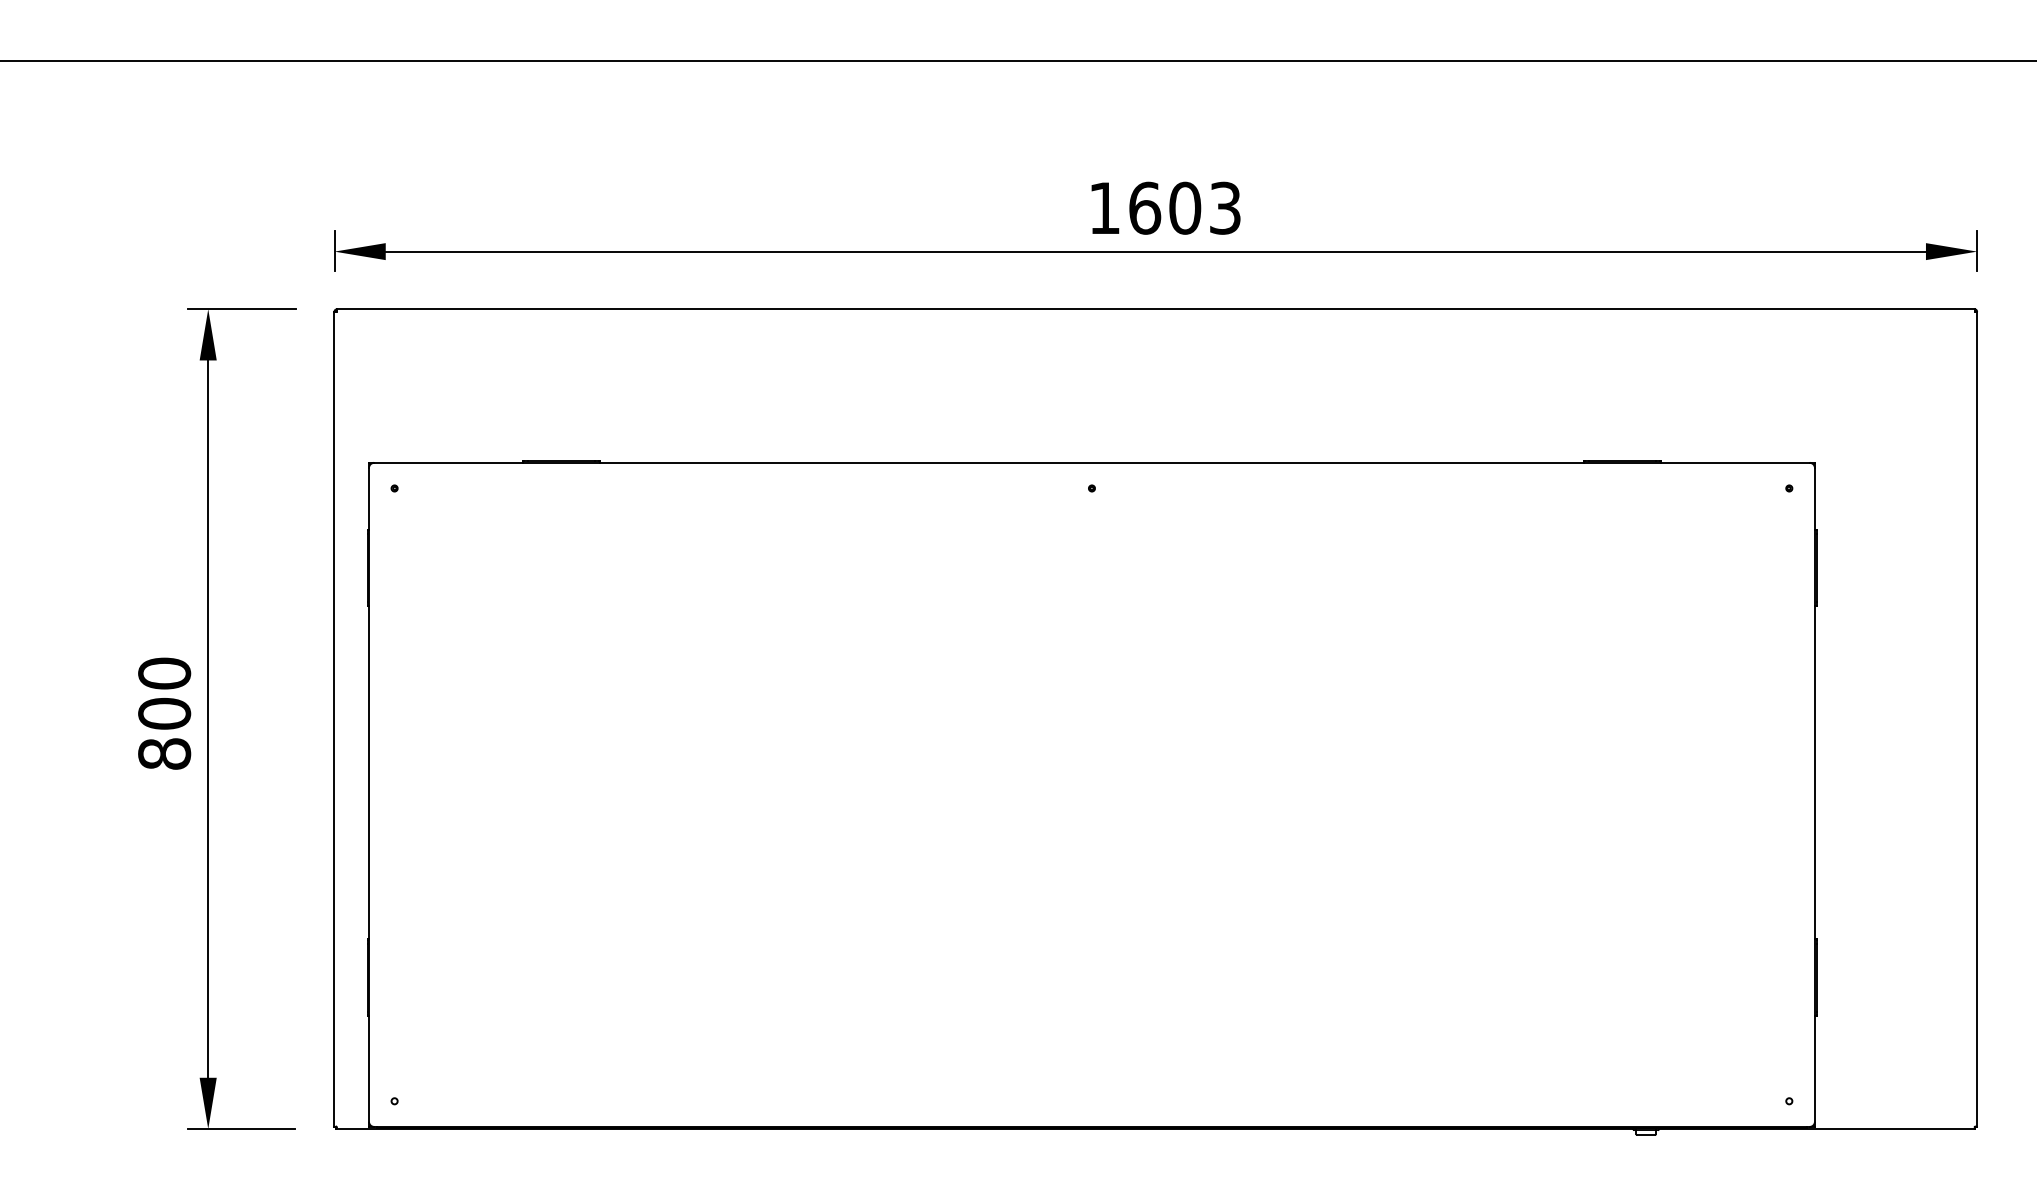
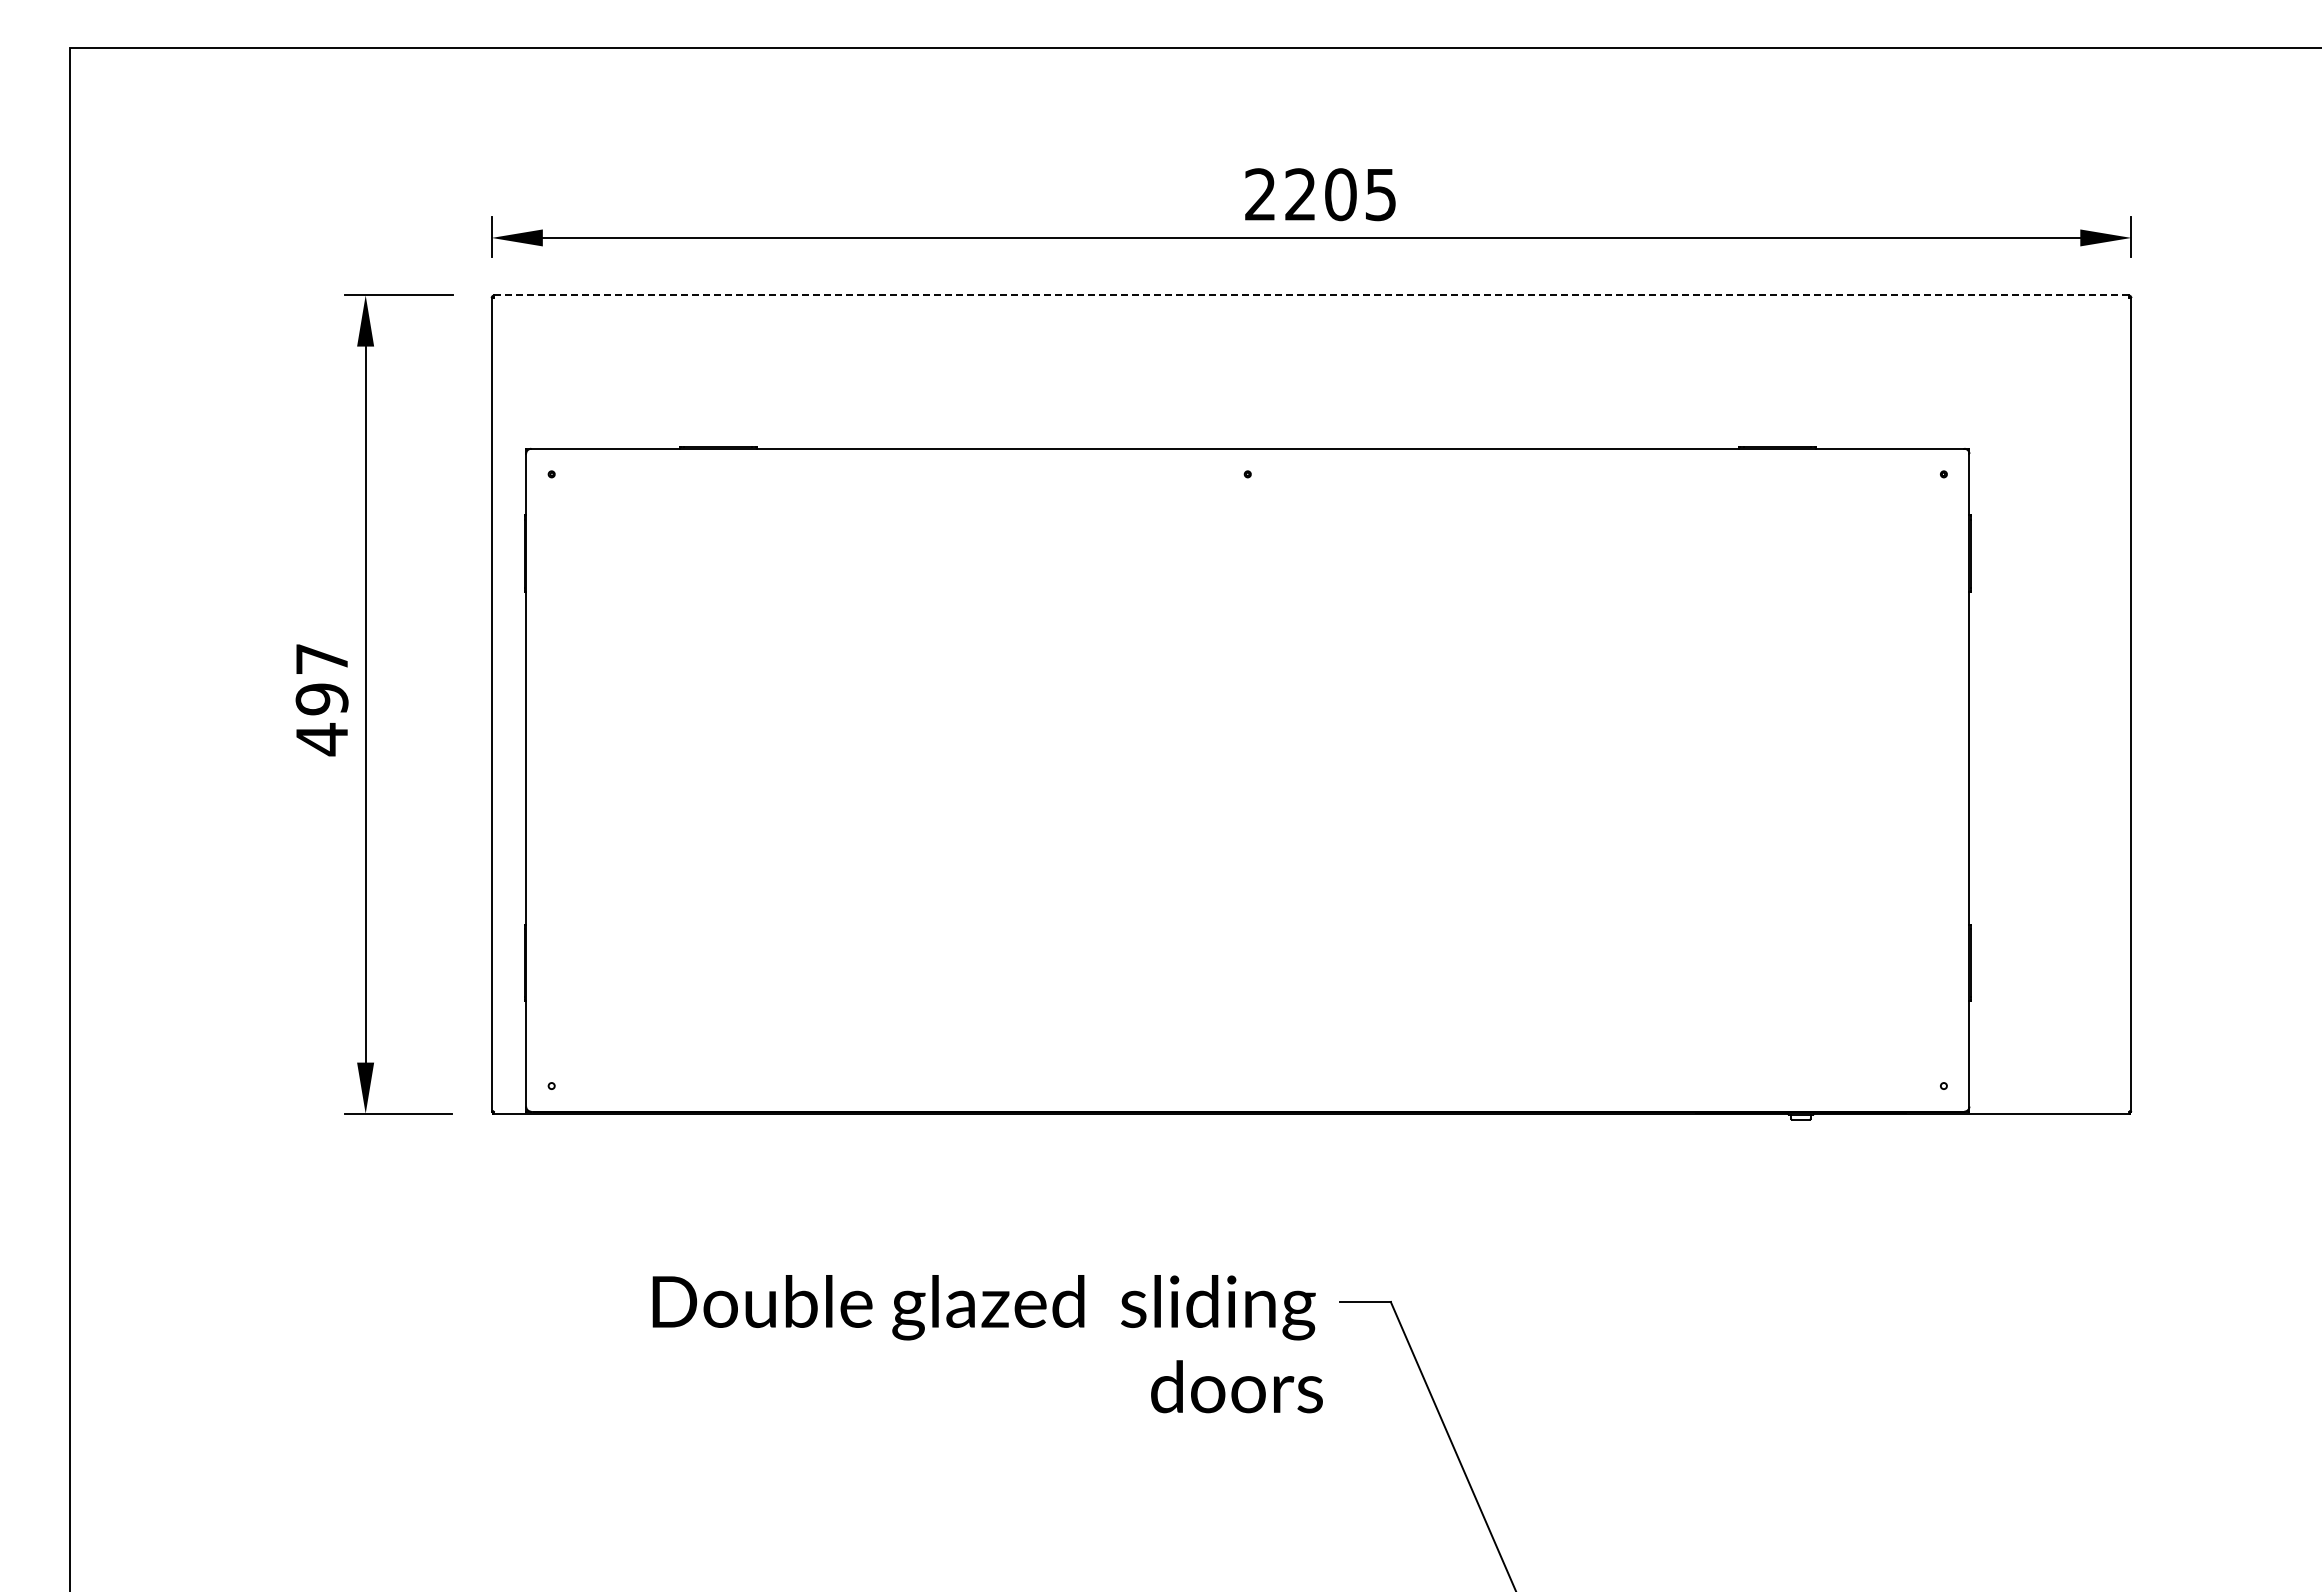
text: (1164, 208) -> (1320, 194), 1603 -> 2205
line: (1156, 309) -> (1312, 295), solid -> dashed
text: (163, 714) -> (321, 699), 800 -> 497

